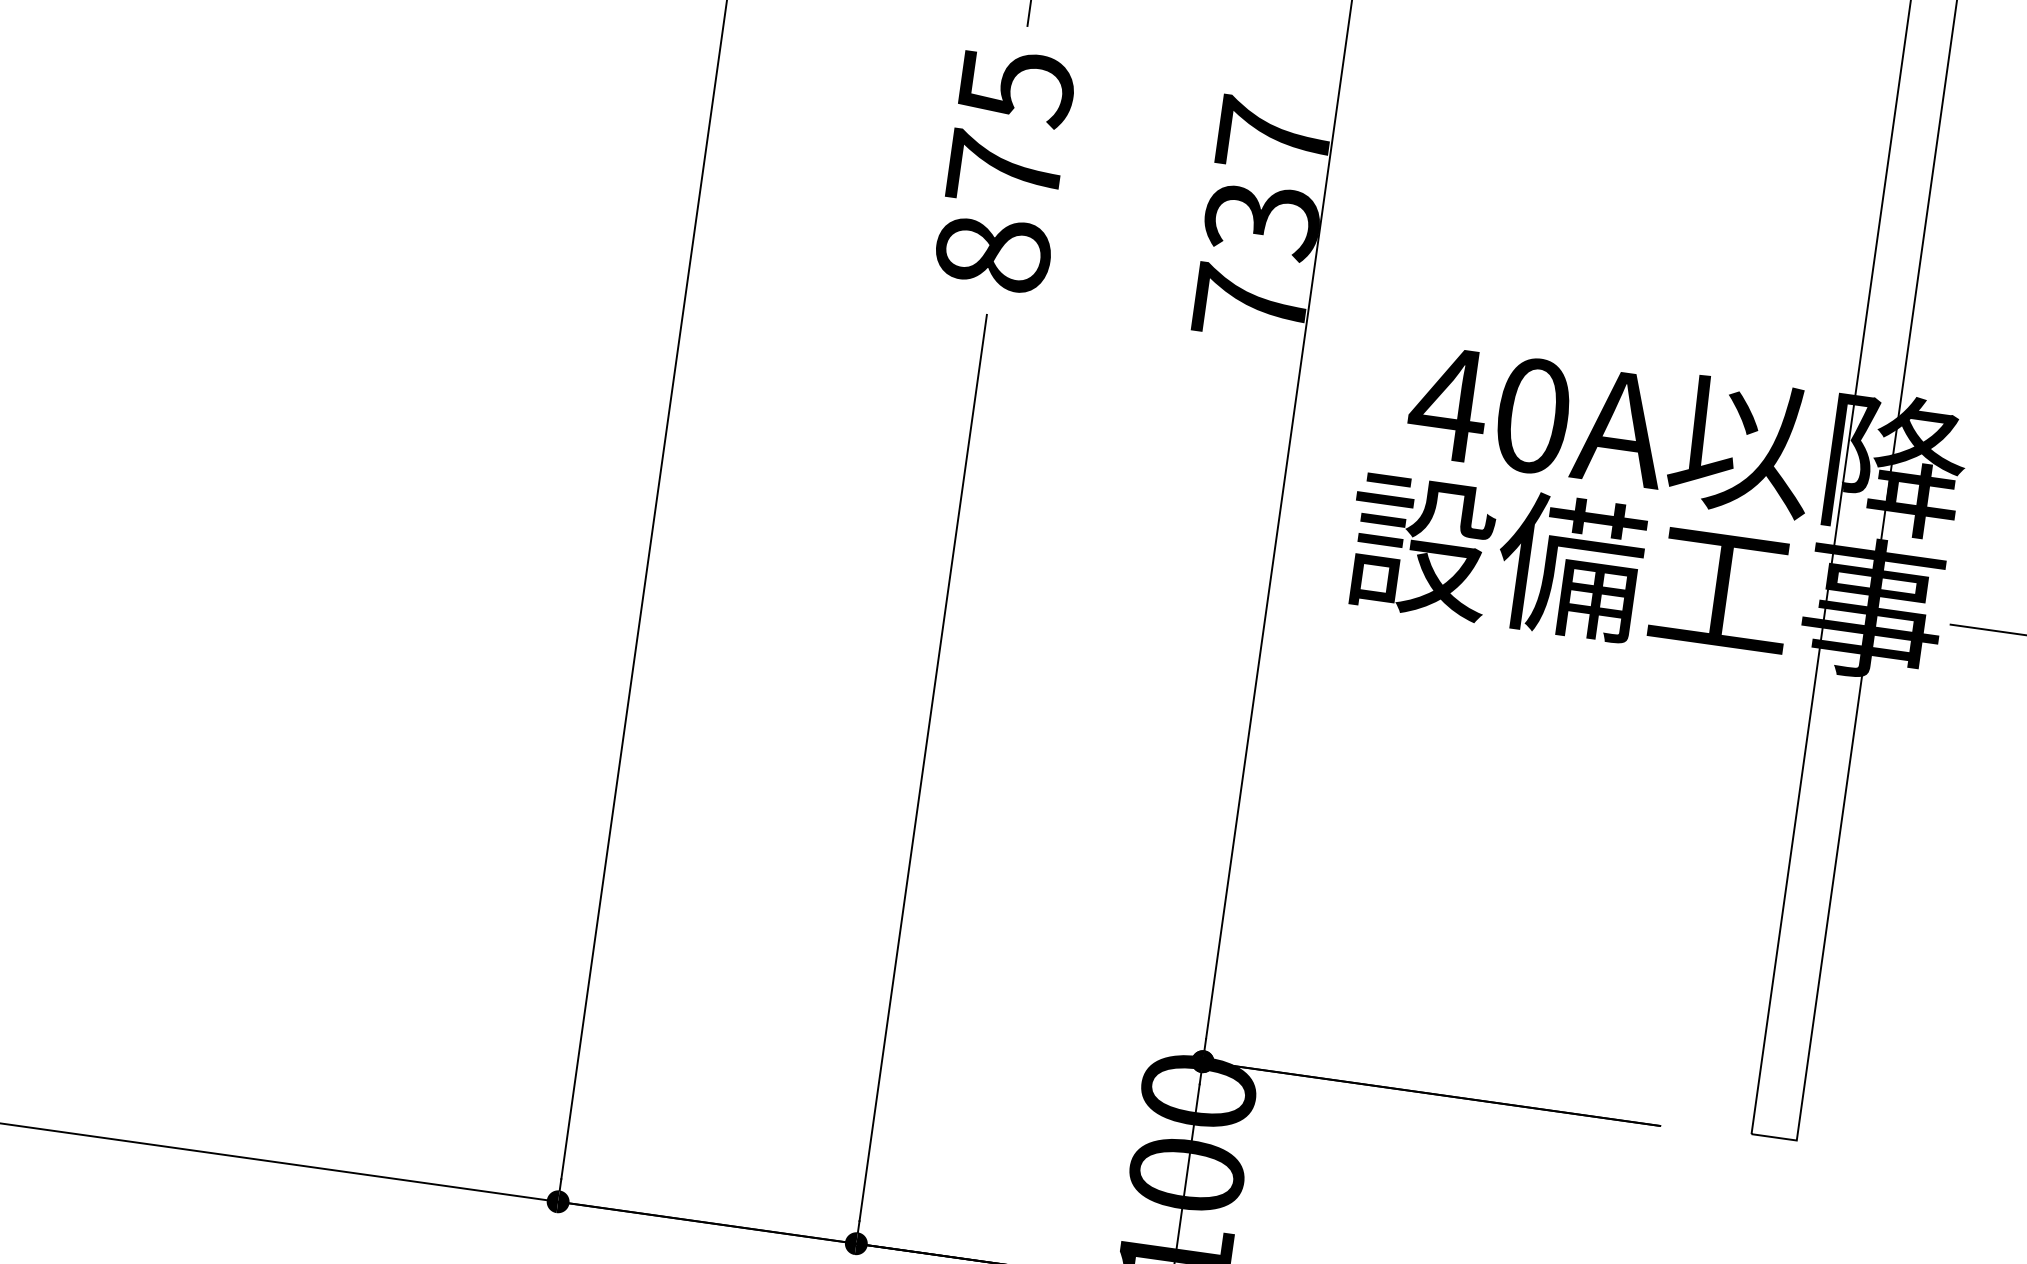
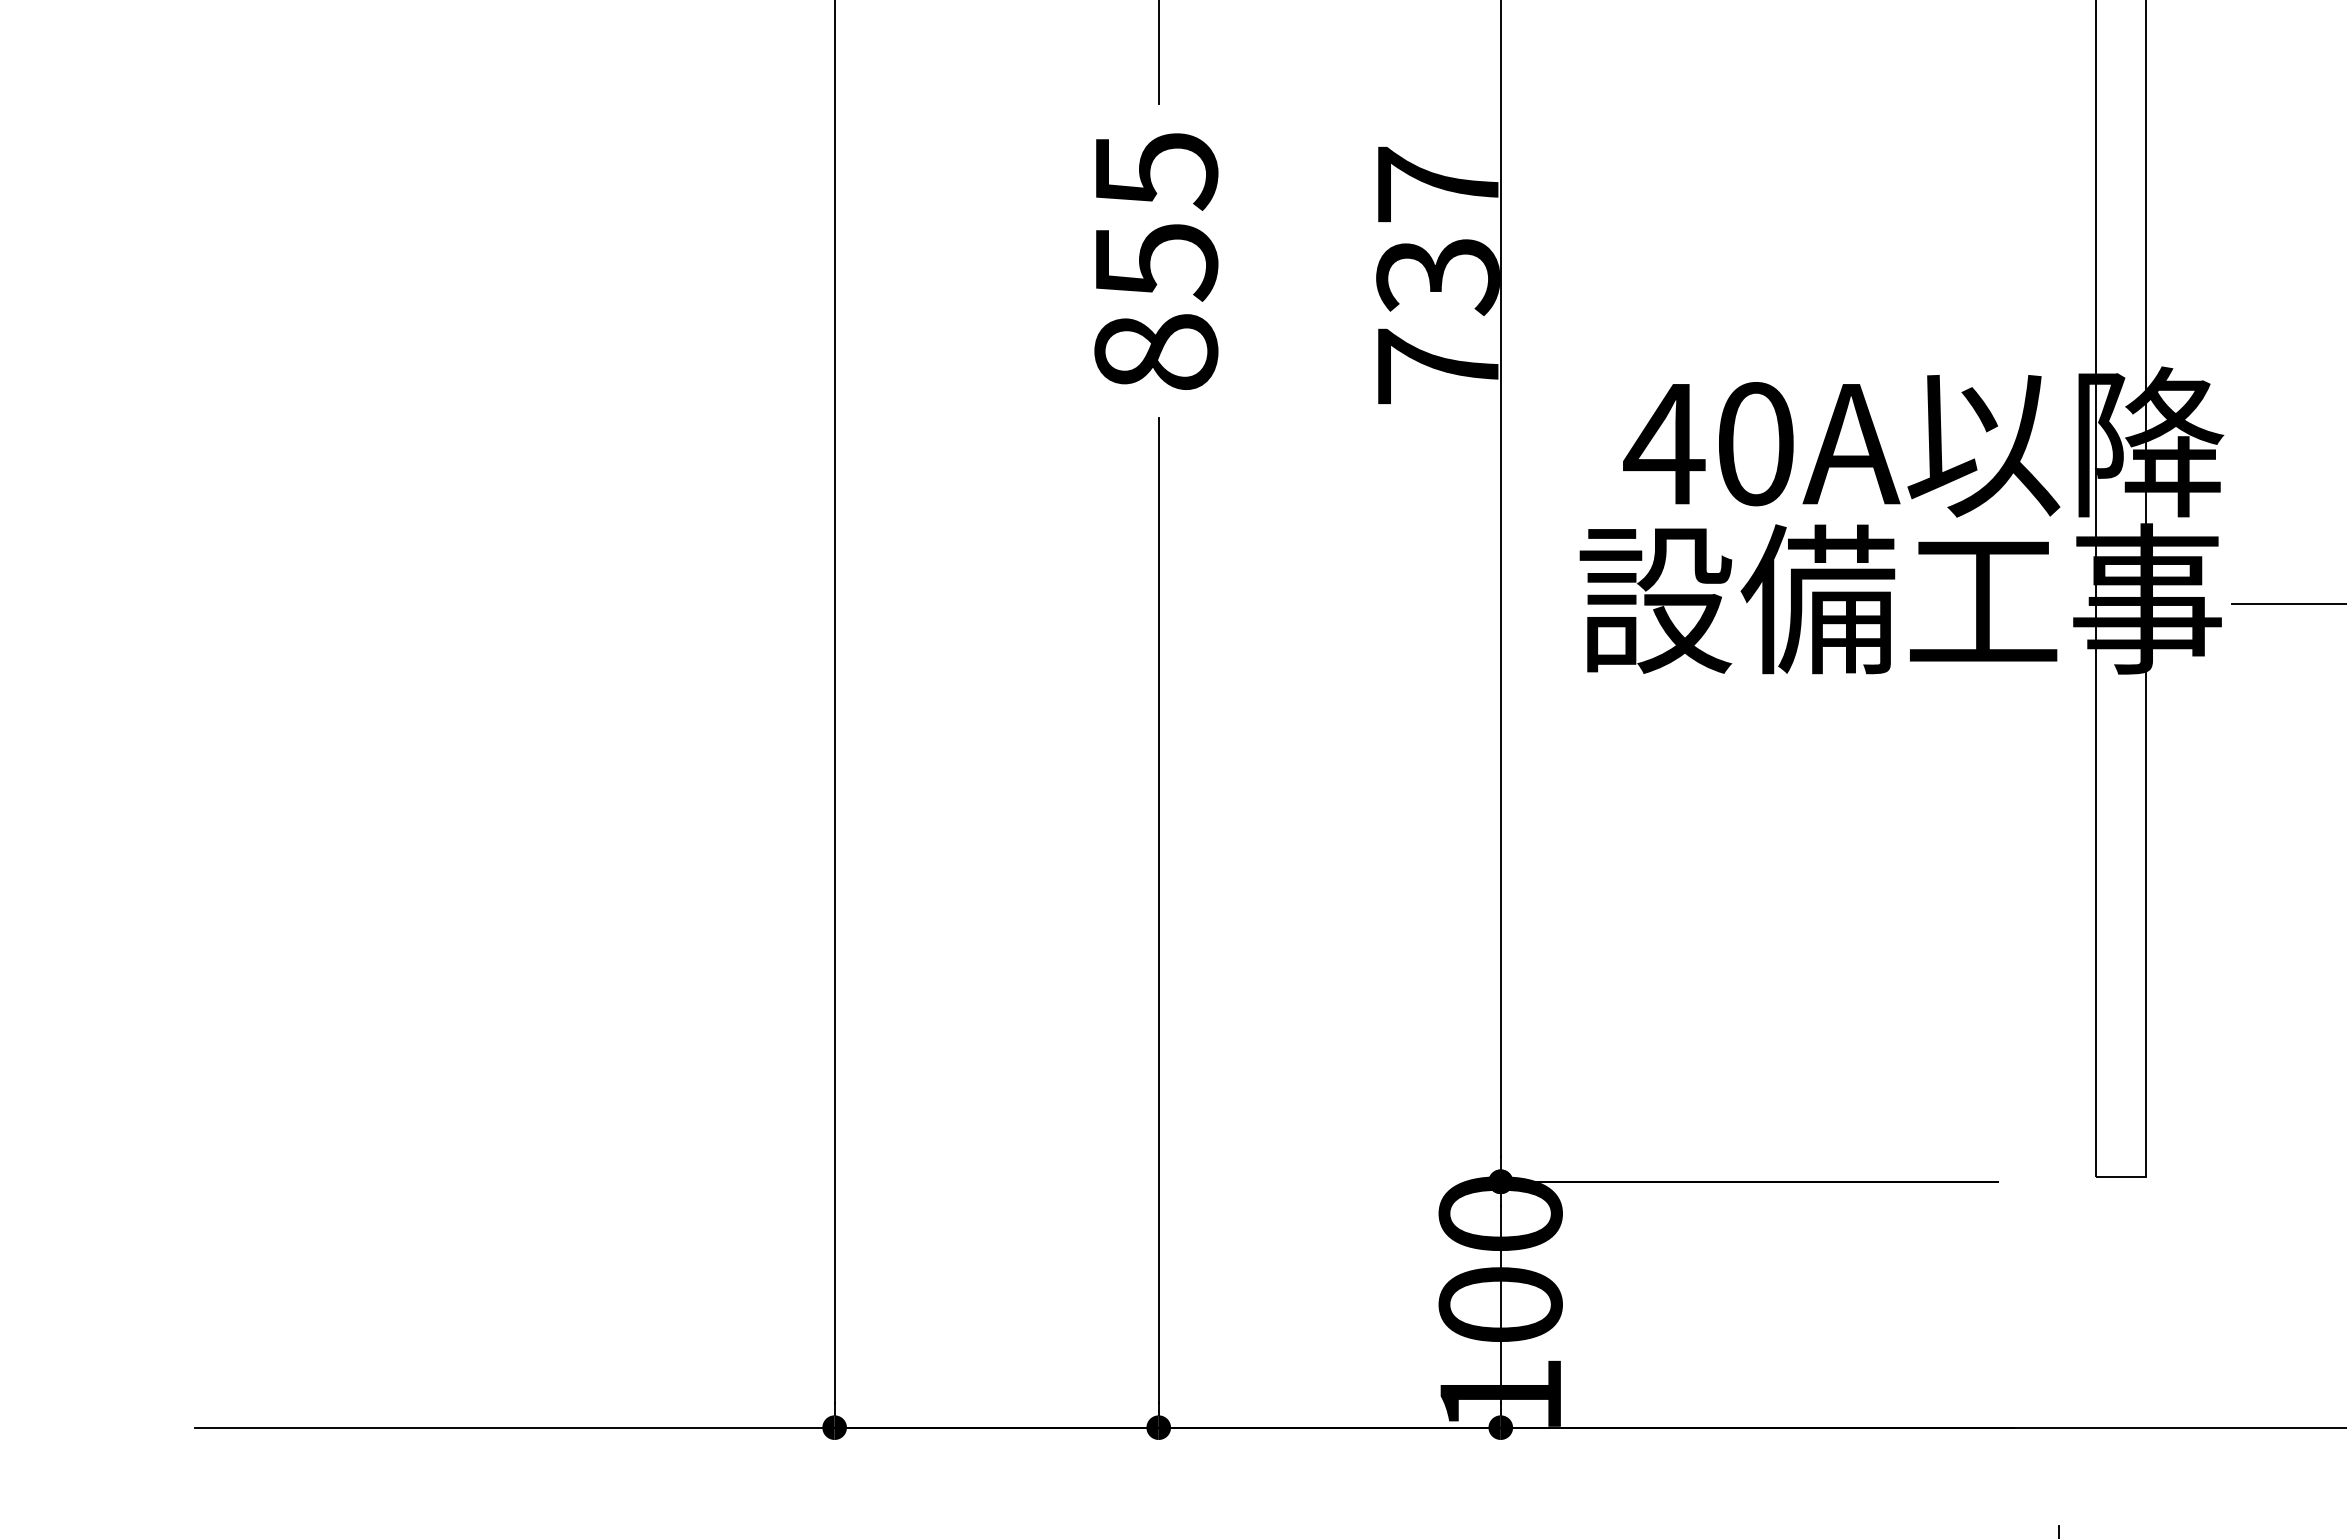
text: (1005, 171) -> (1157, 262), 875 -> 855

